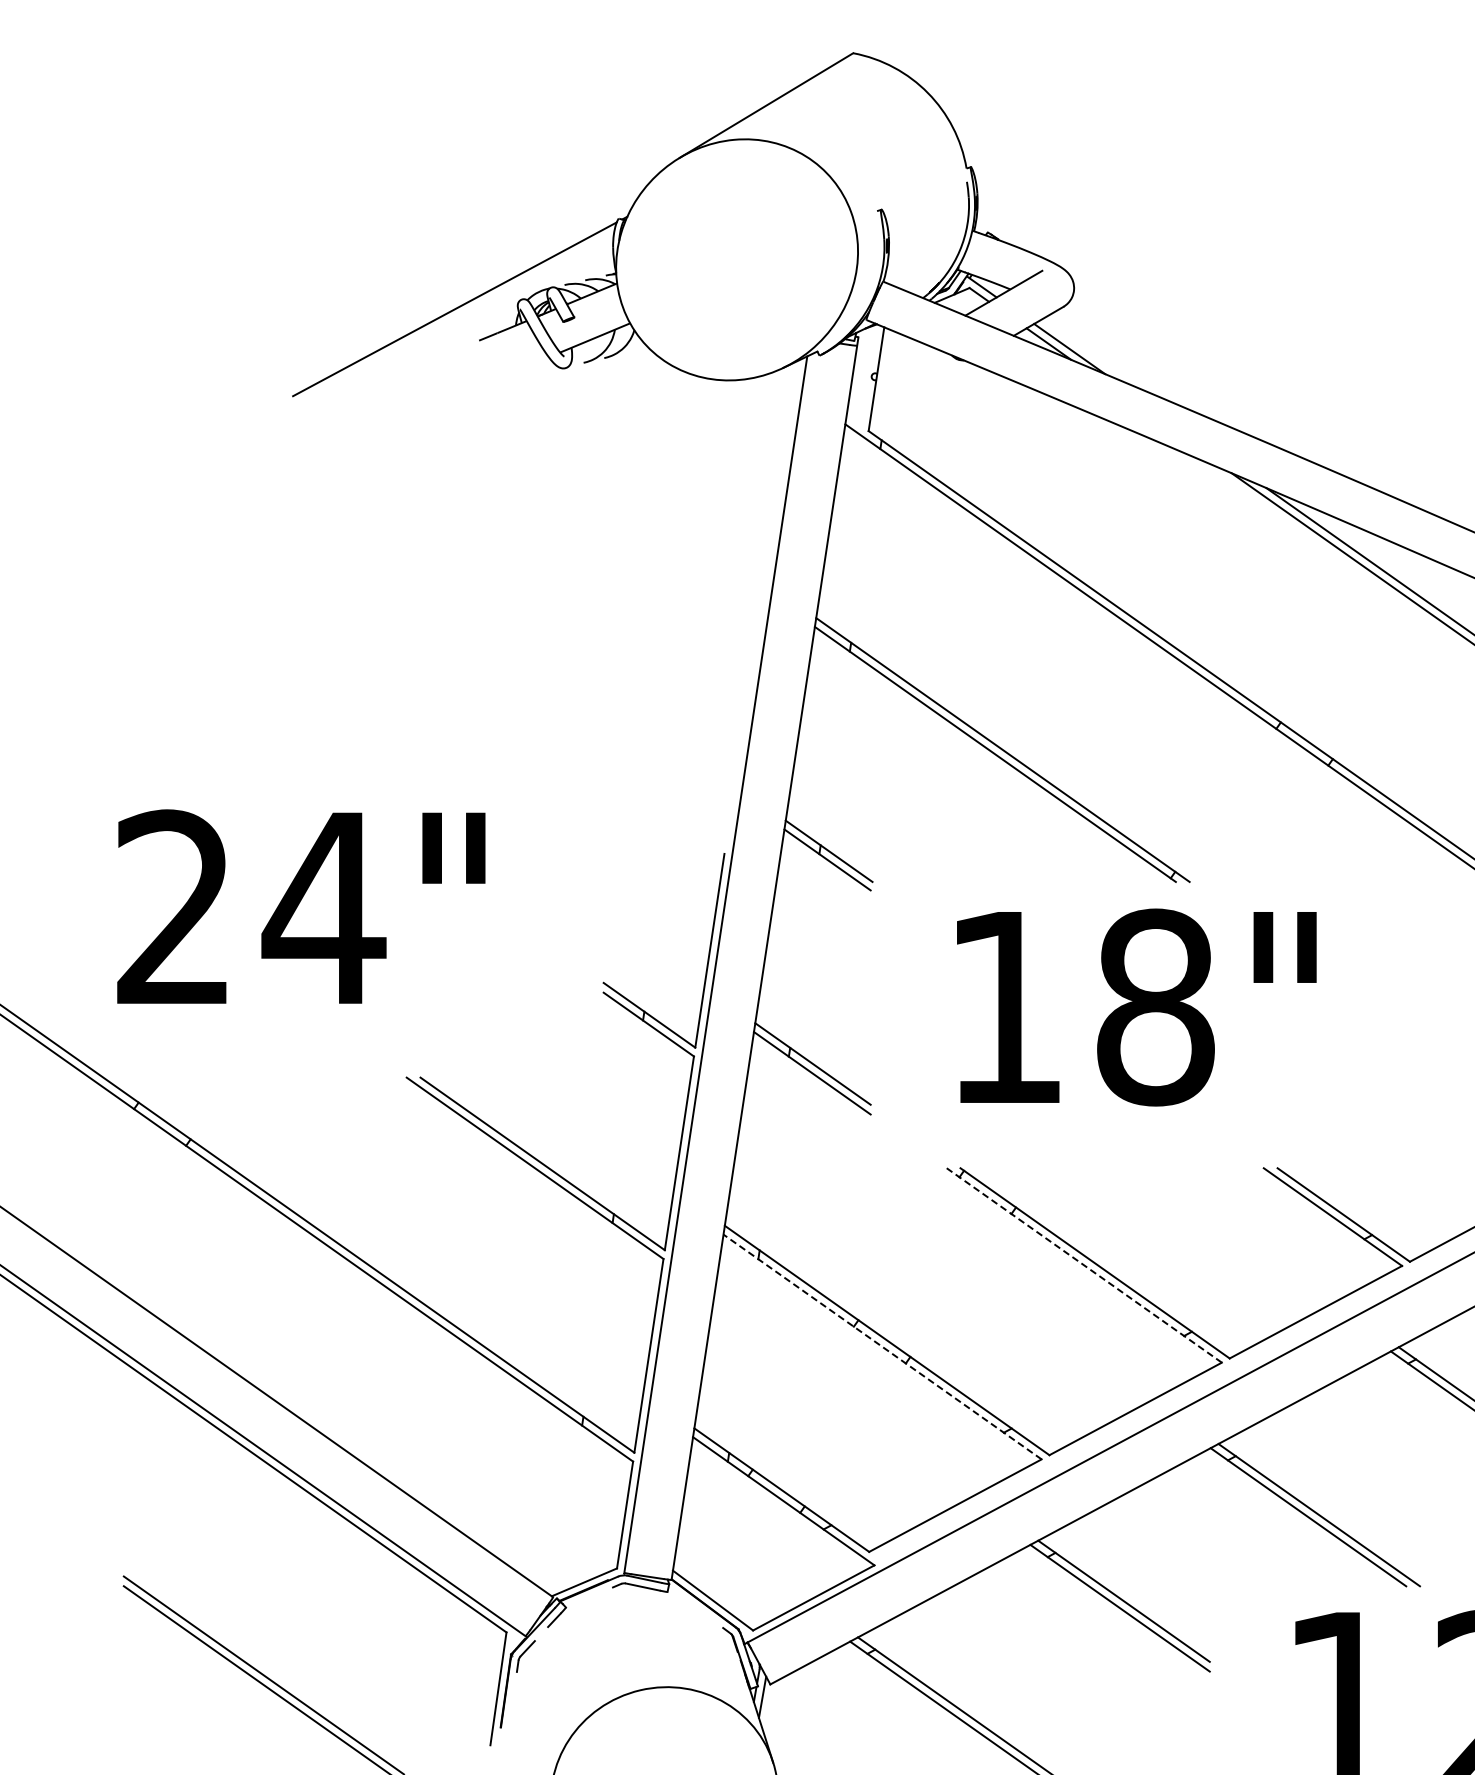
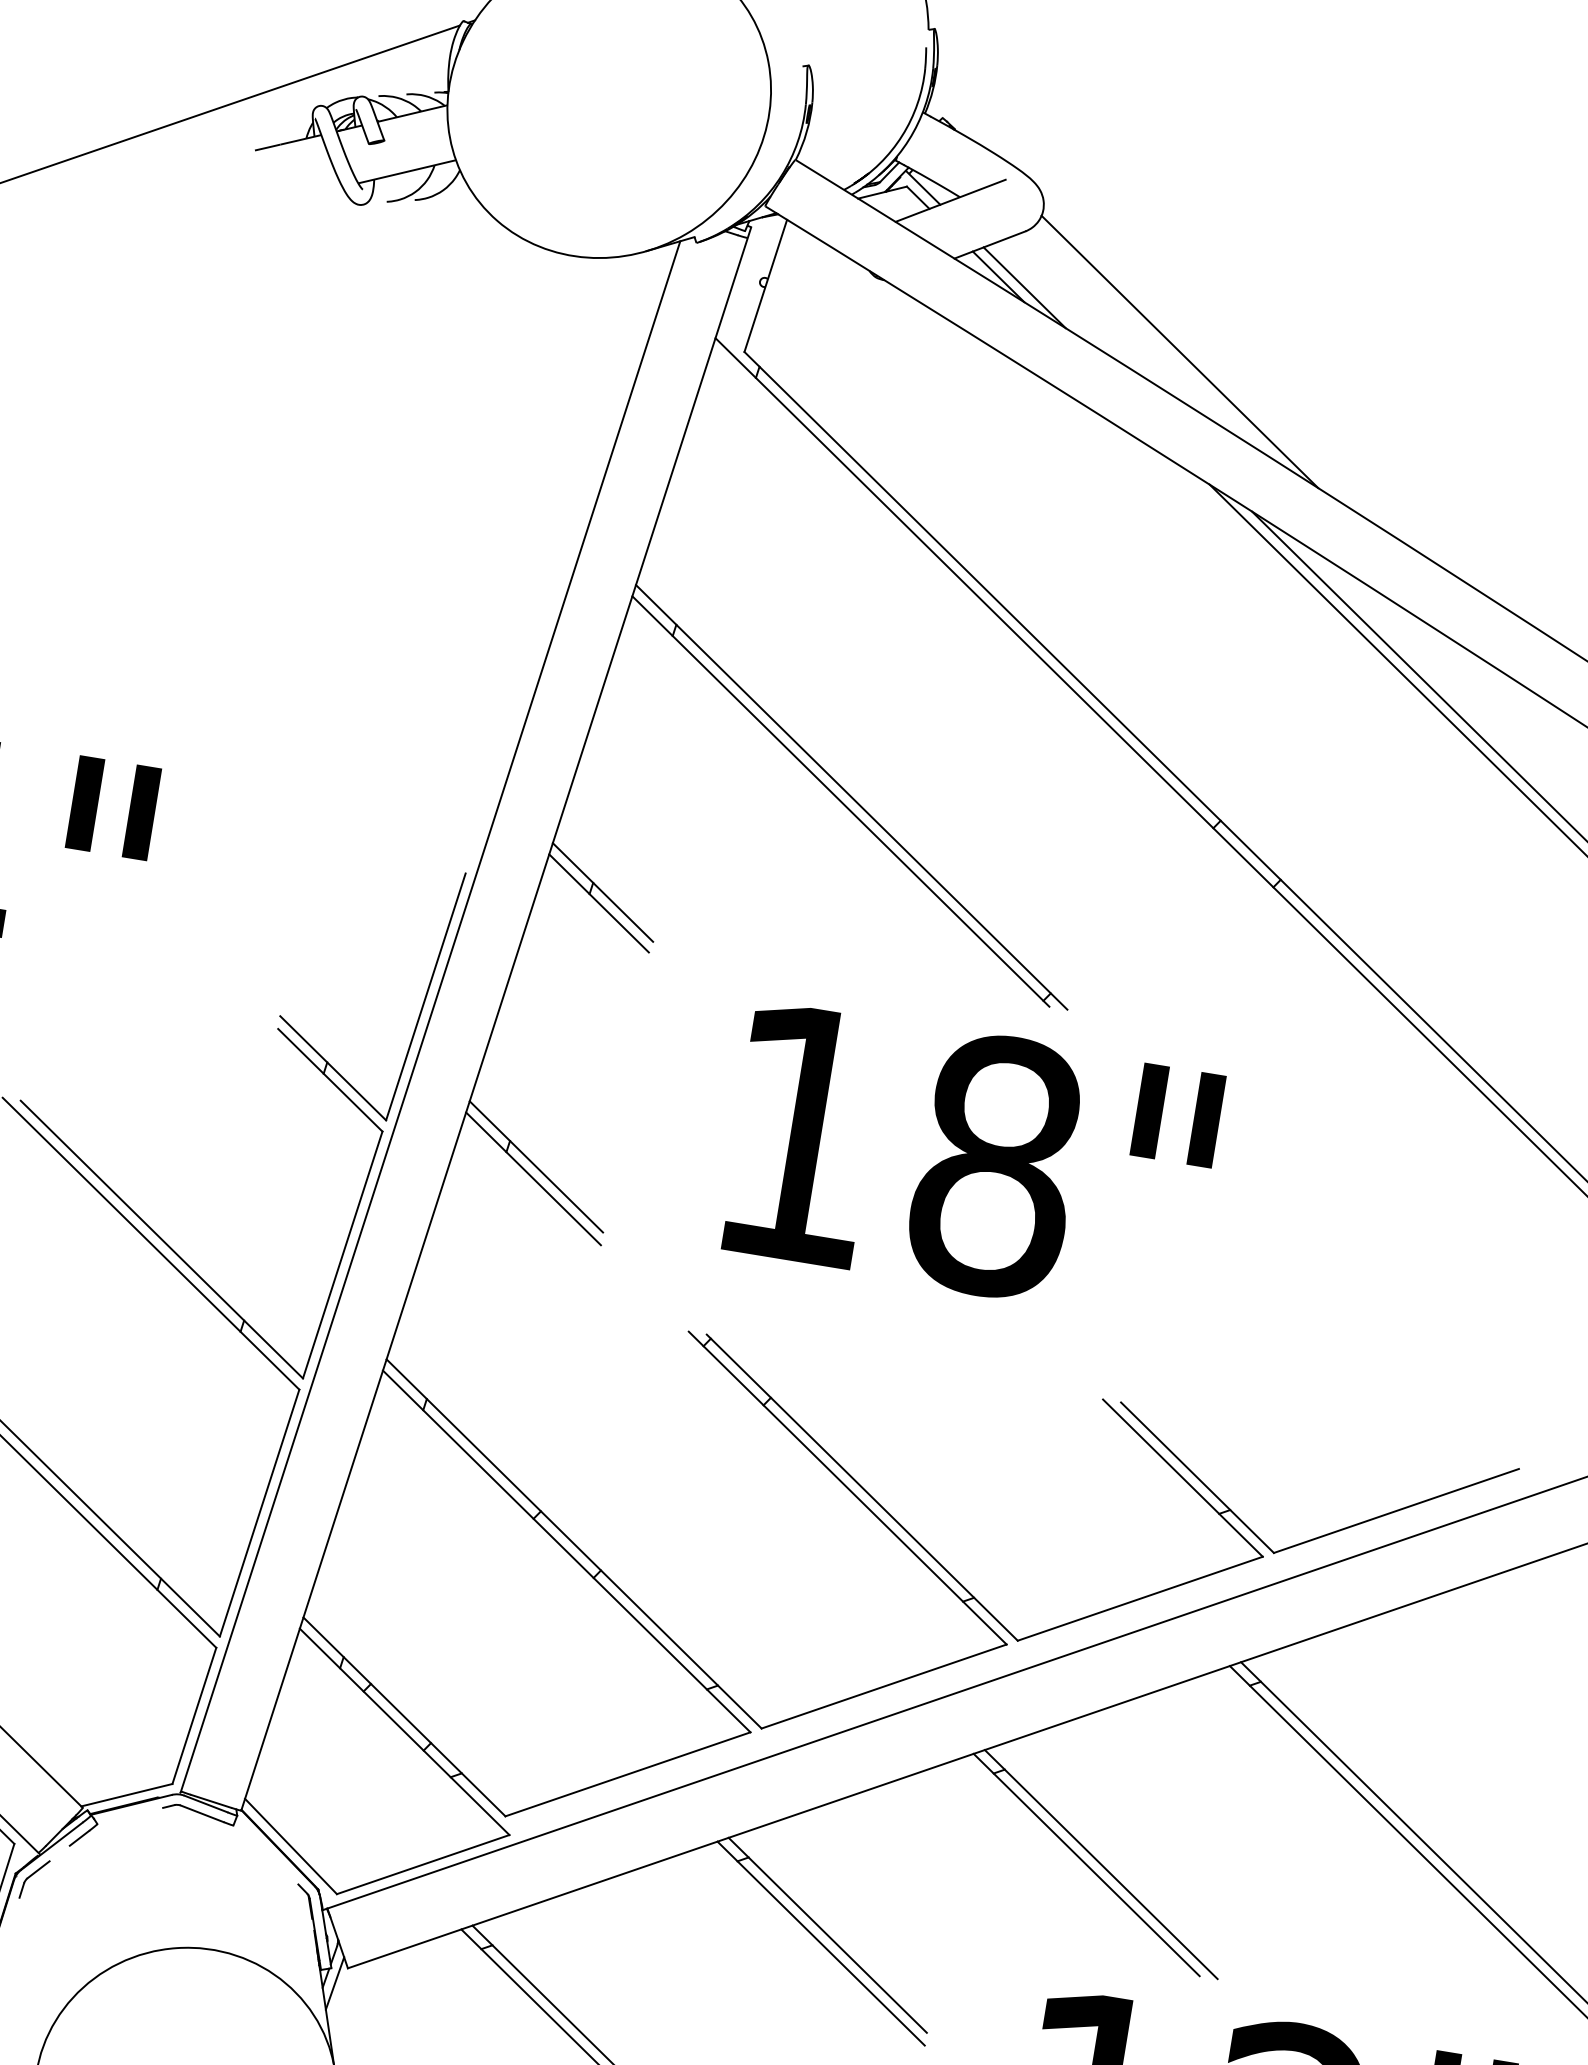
line: (1193, 377) -> (1180, 351), added
line: (1083, 1265) -> (846, 1487), dashed -> solid
line: (882, 1347) -> (566, 1552), dashed -> solid

